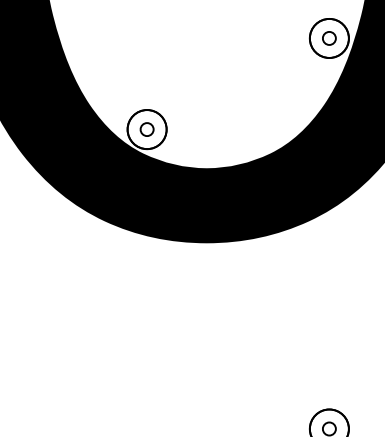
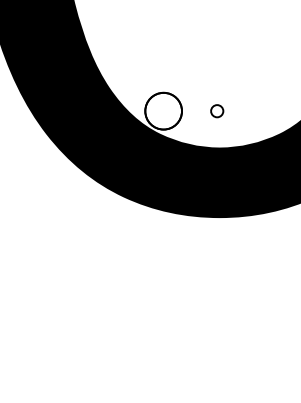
part: (146, 129) -> (216, 111), moved

